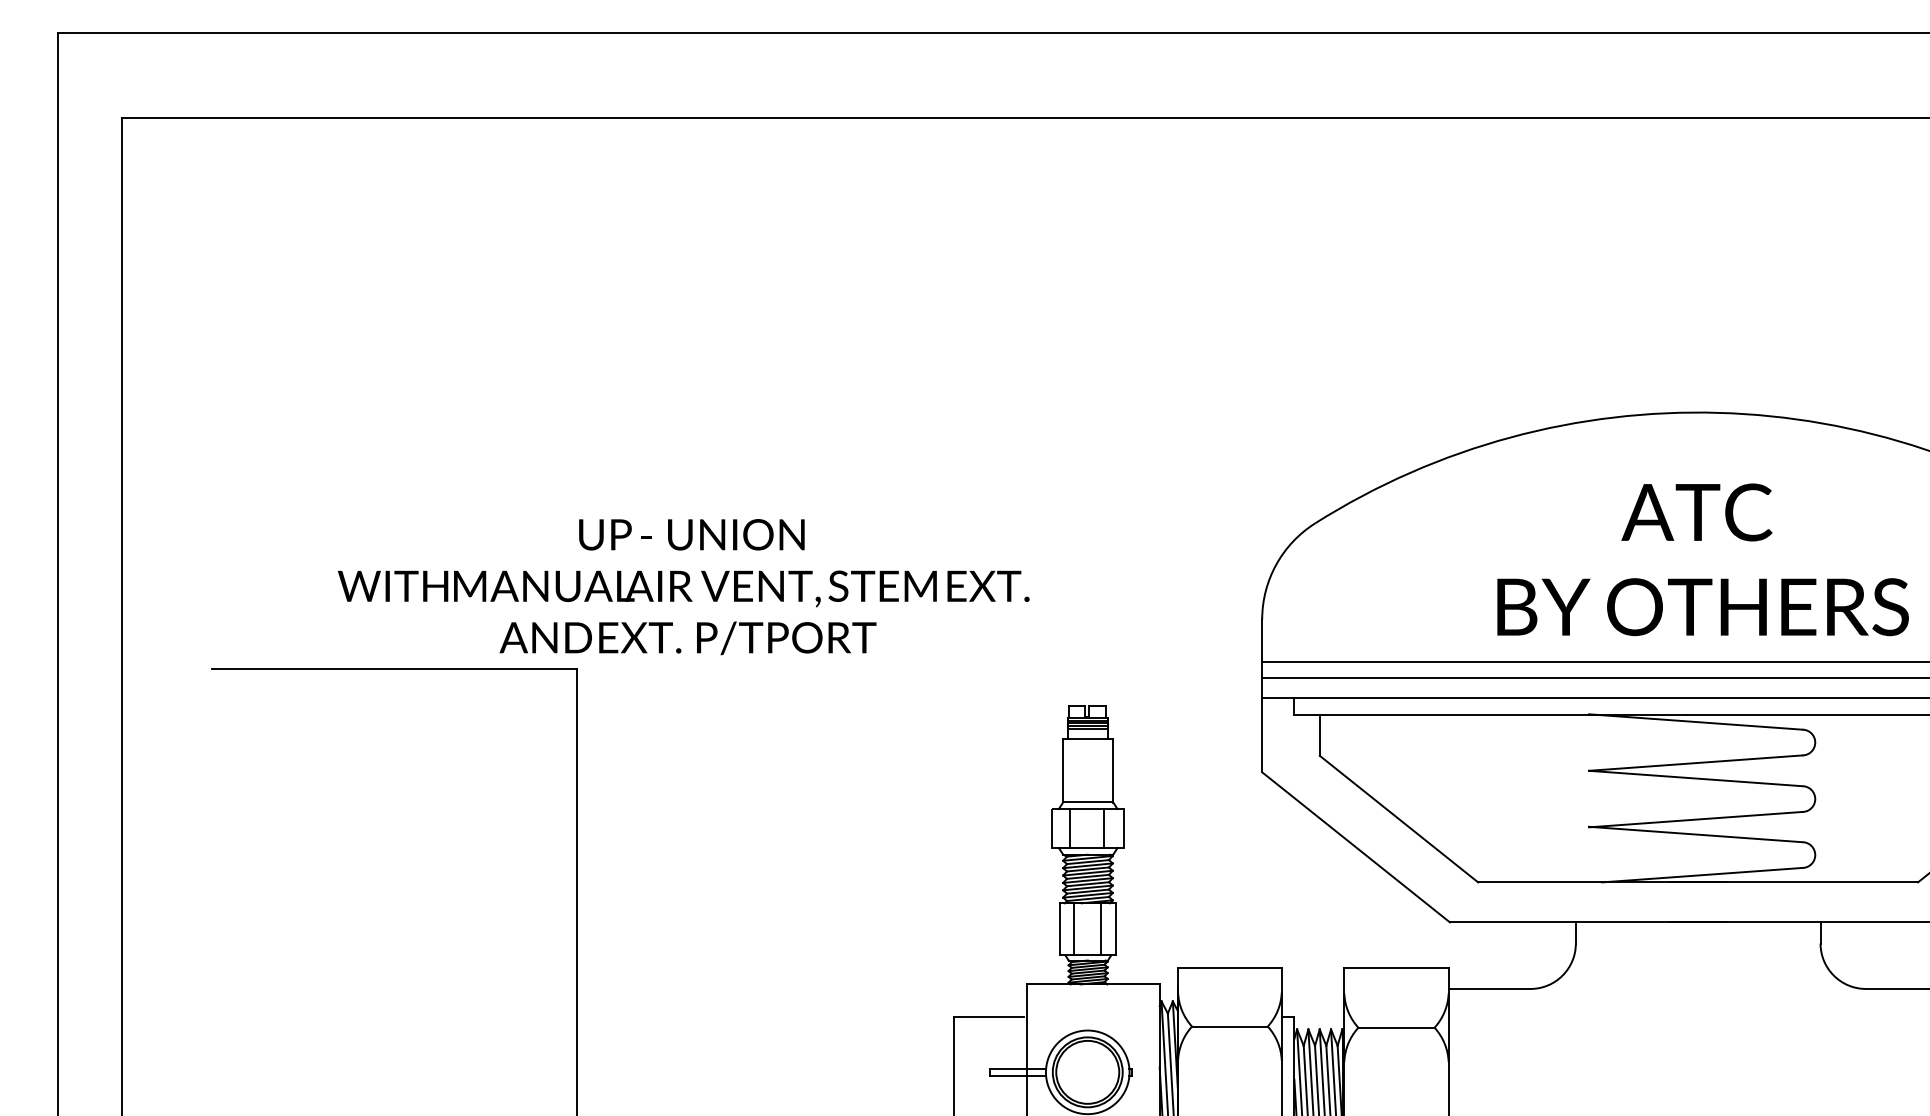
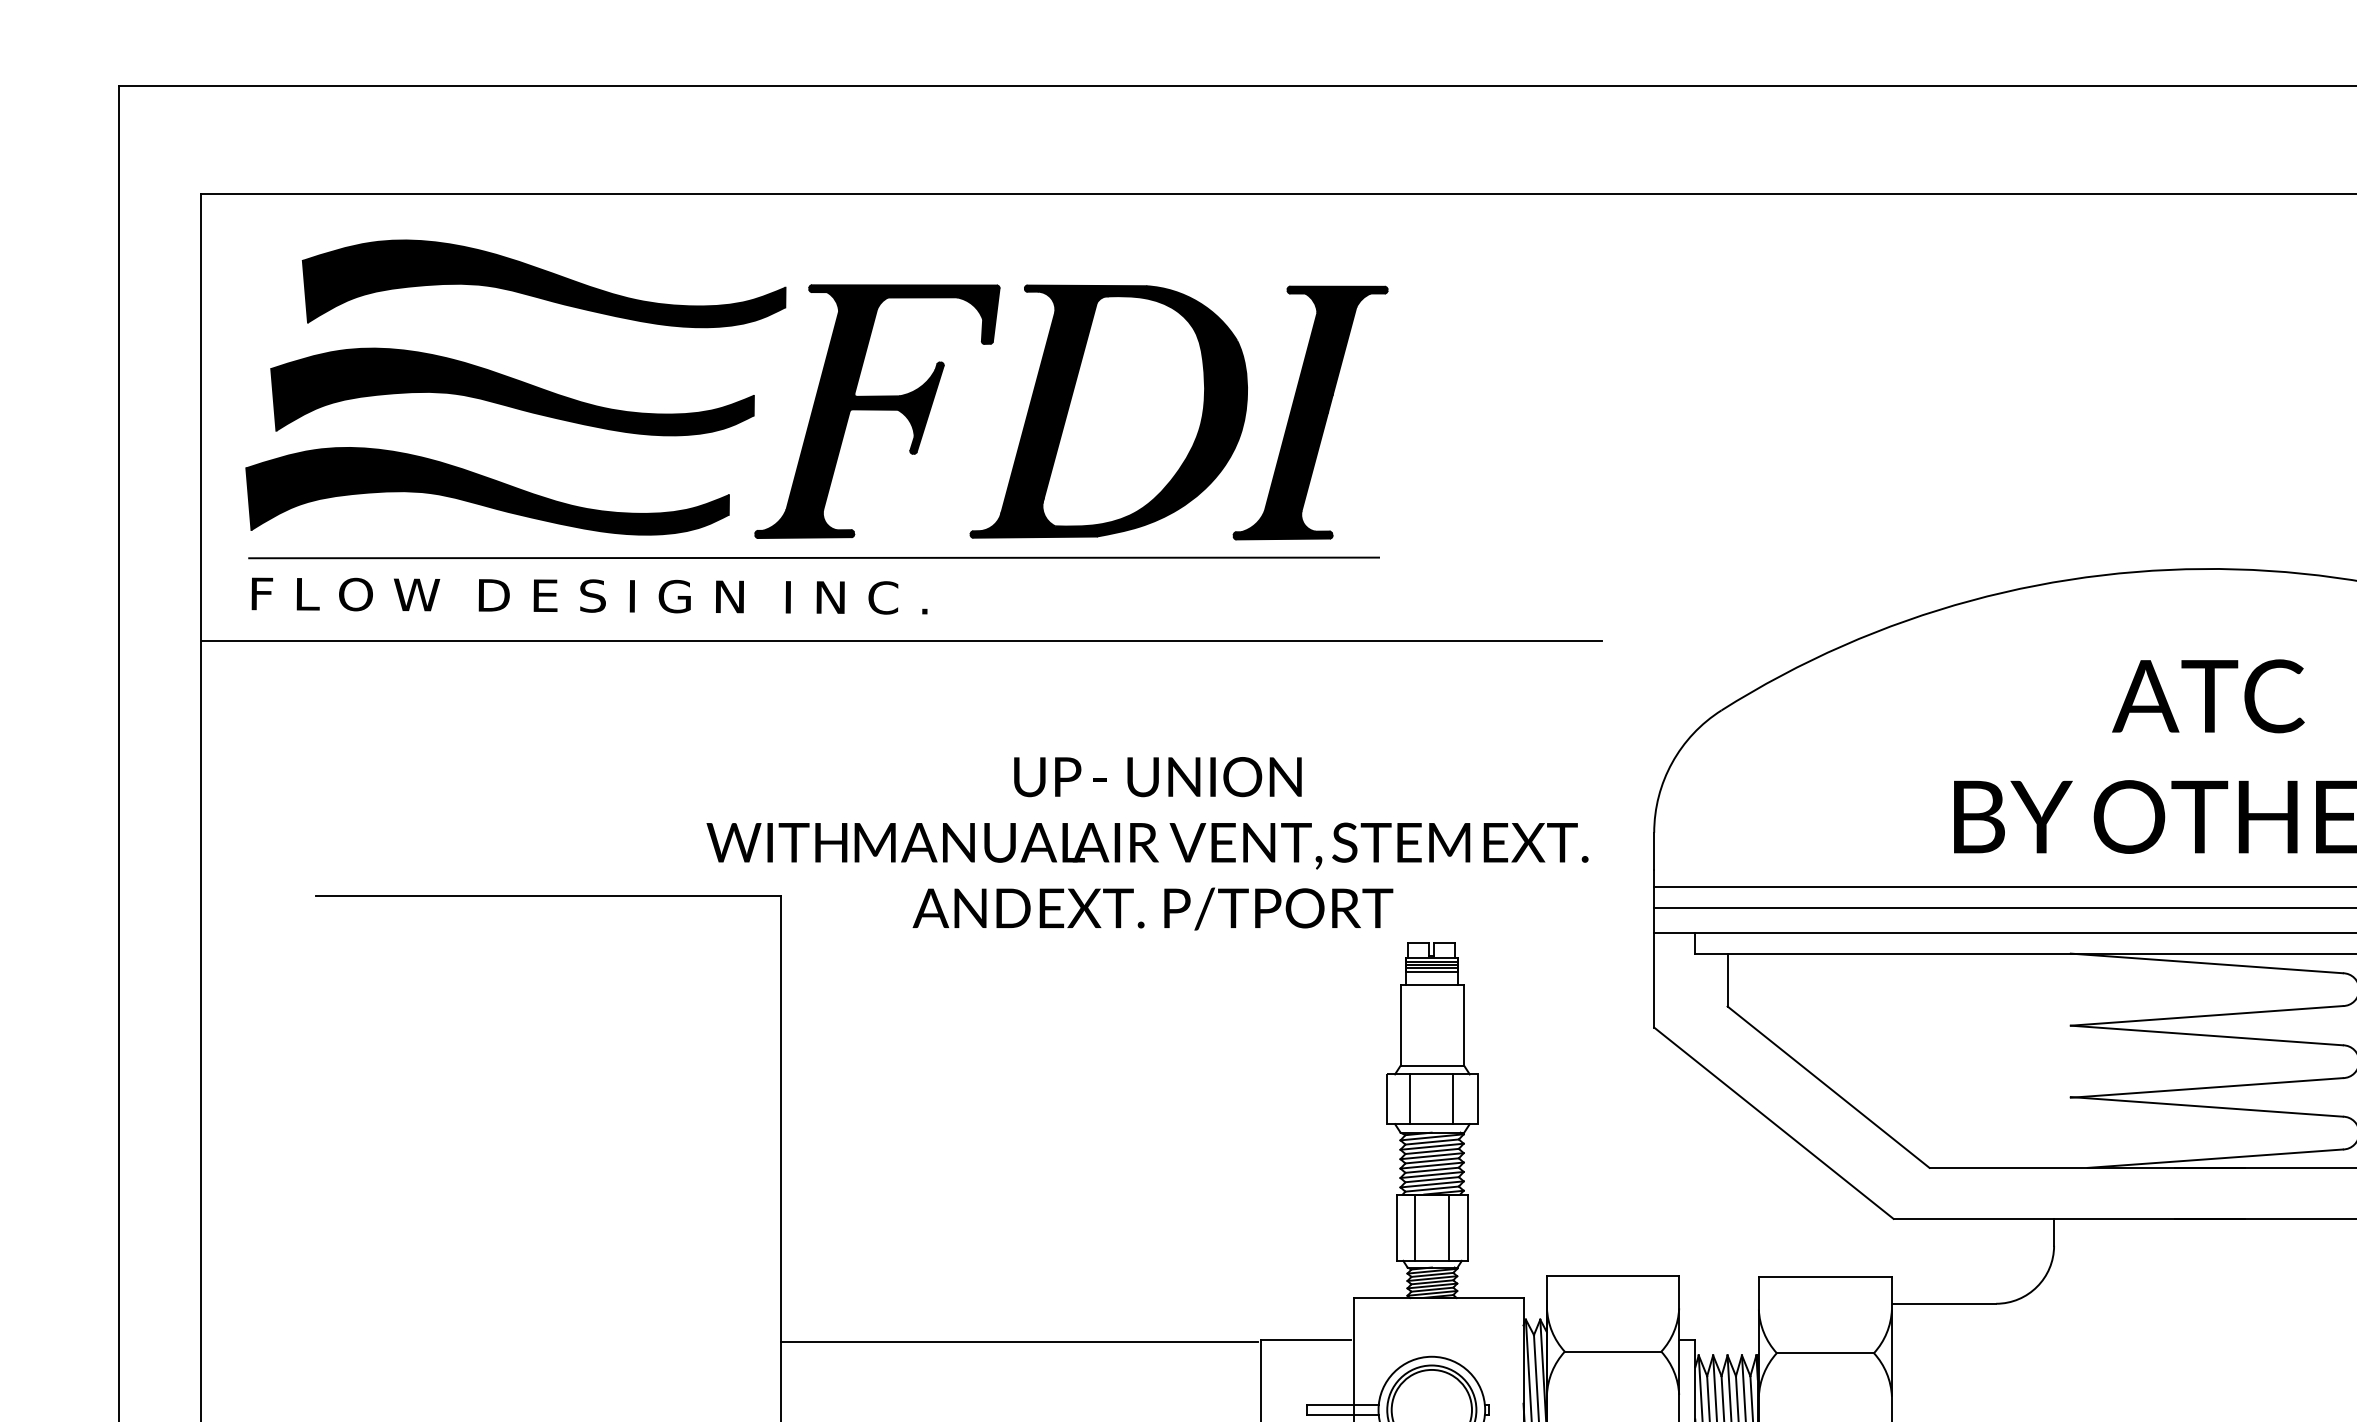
part: (604, 301) -> (815, 427), added
line: (672, 469) -> (902, 641), added
text: (683, 587) -> (1147, 844), moved
line: (764, 1018) -> (1019, 1341), added

